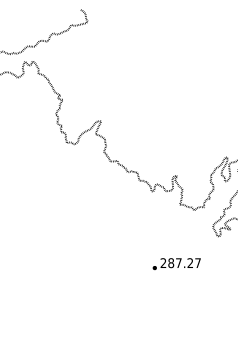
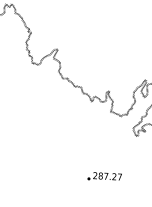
text: (176, 264) -> (104, 177), moved

